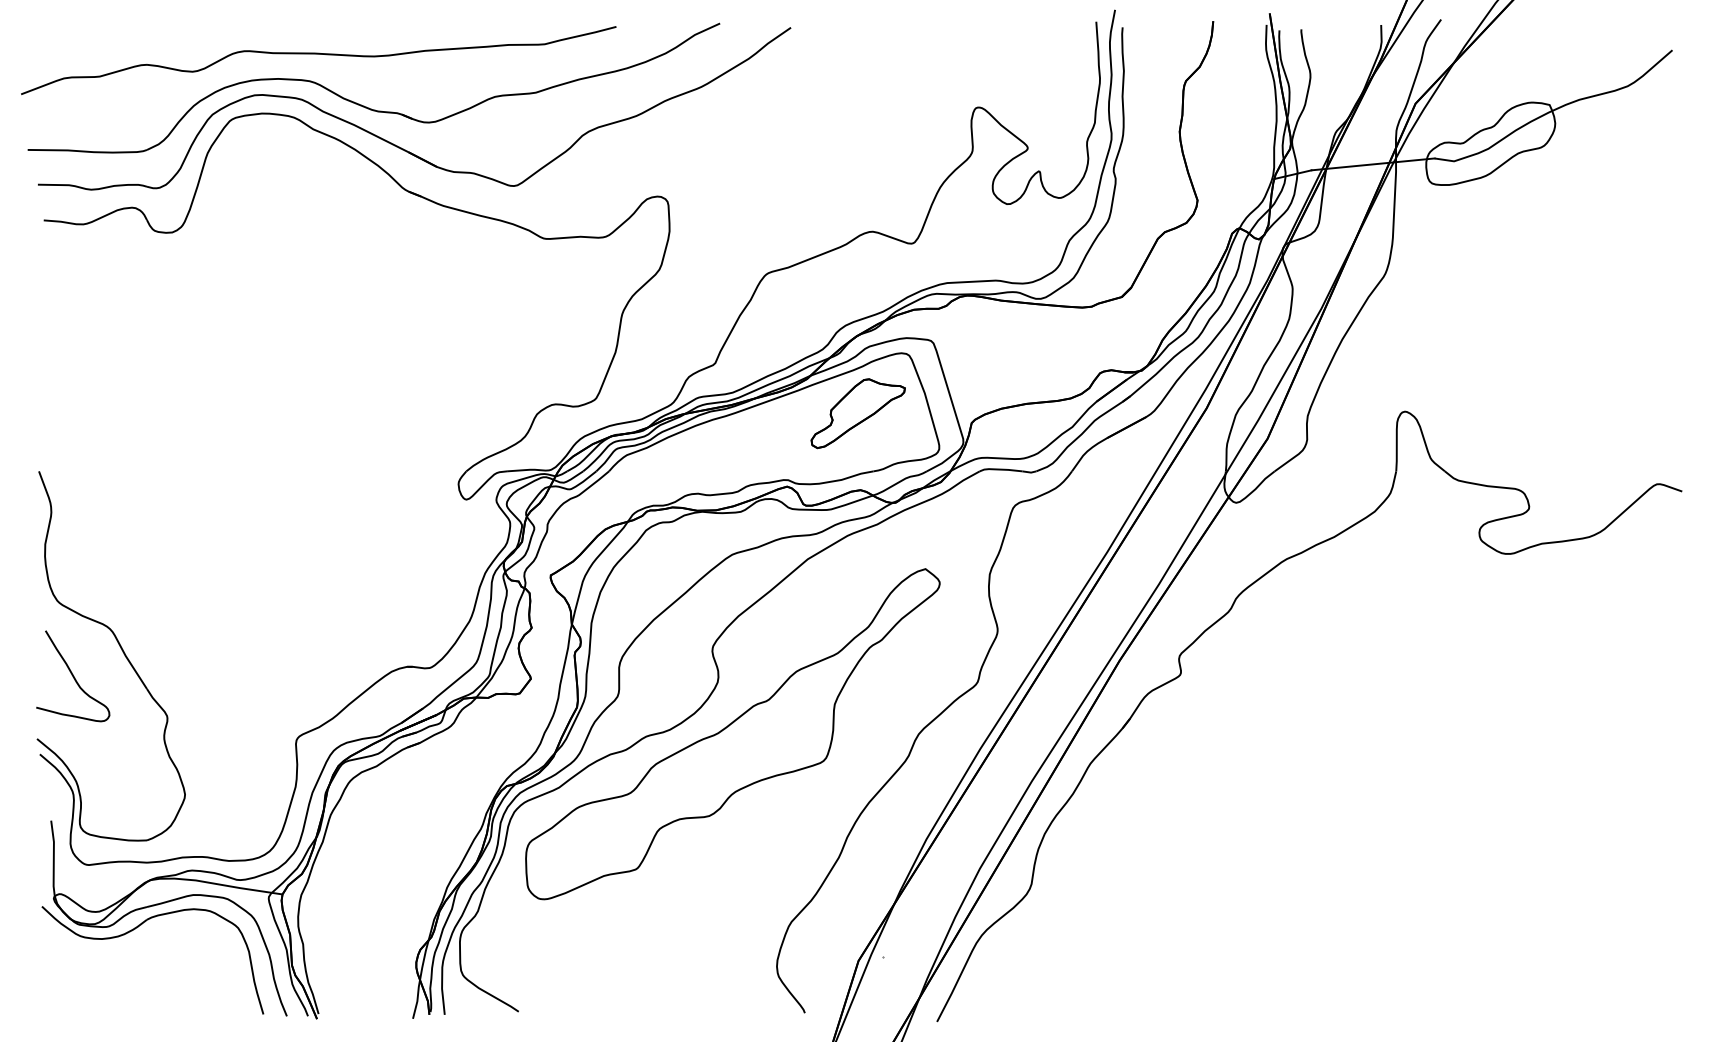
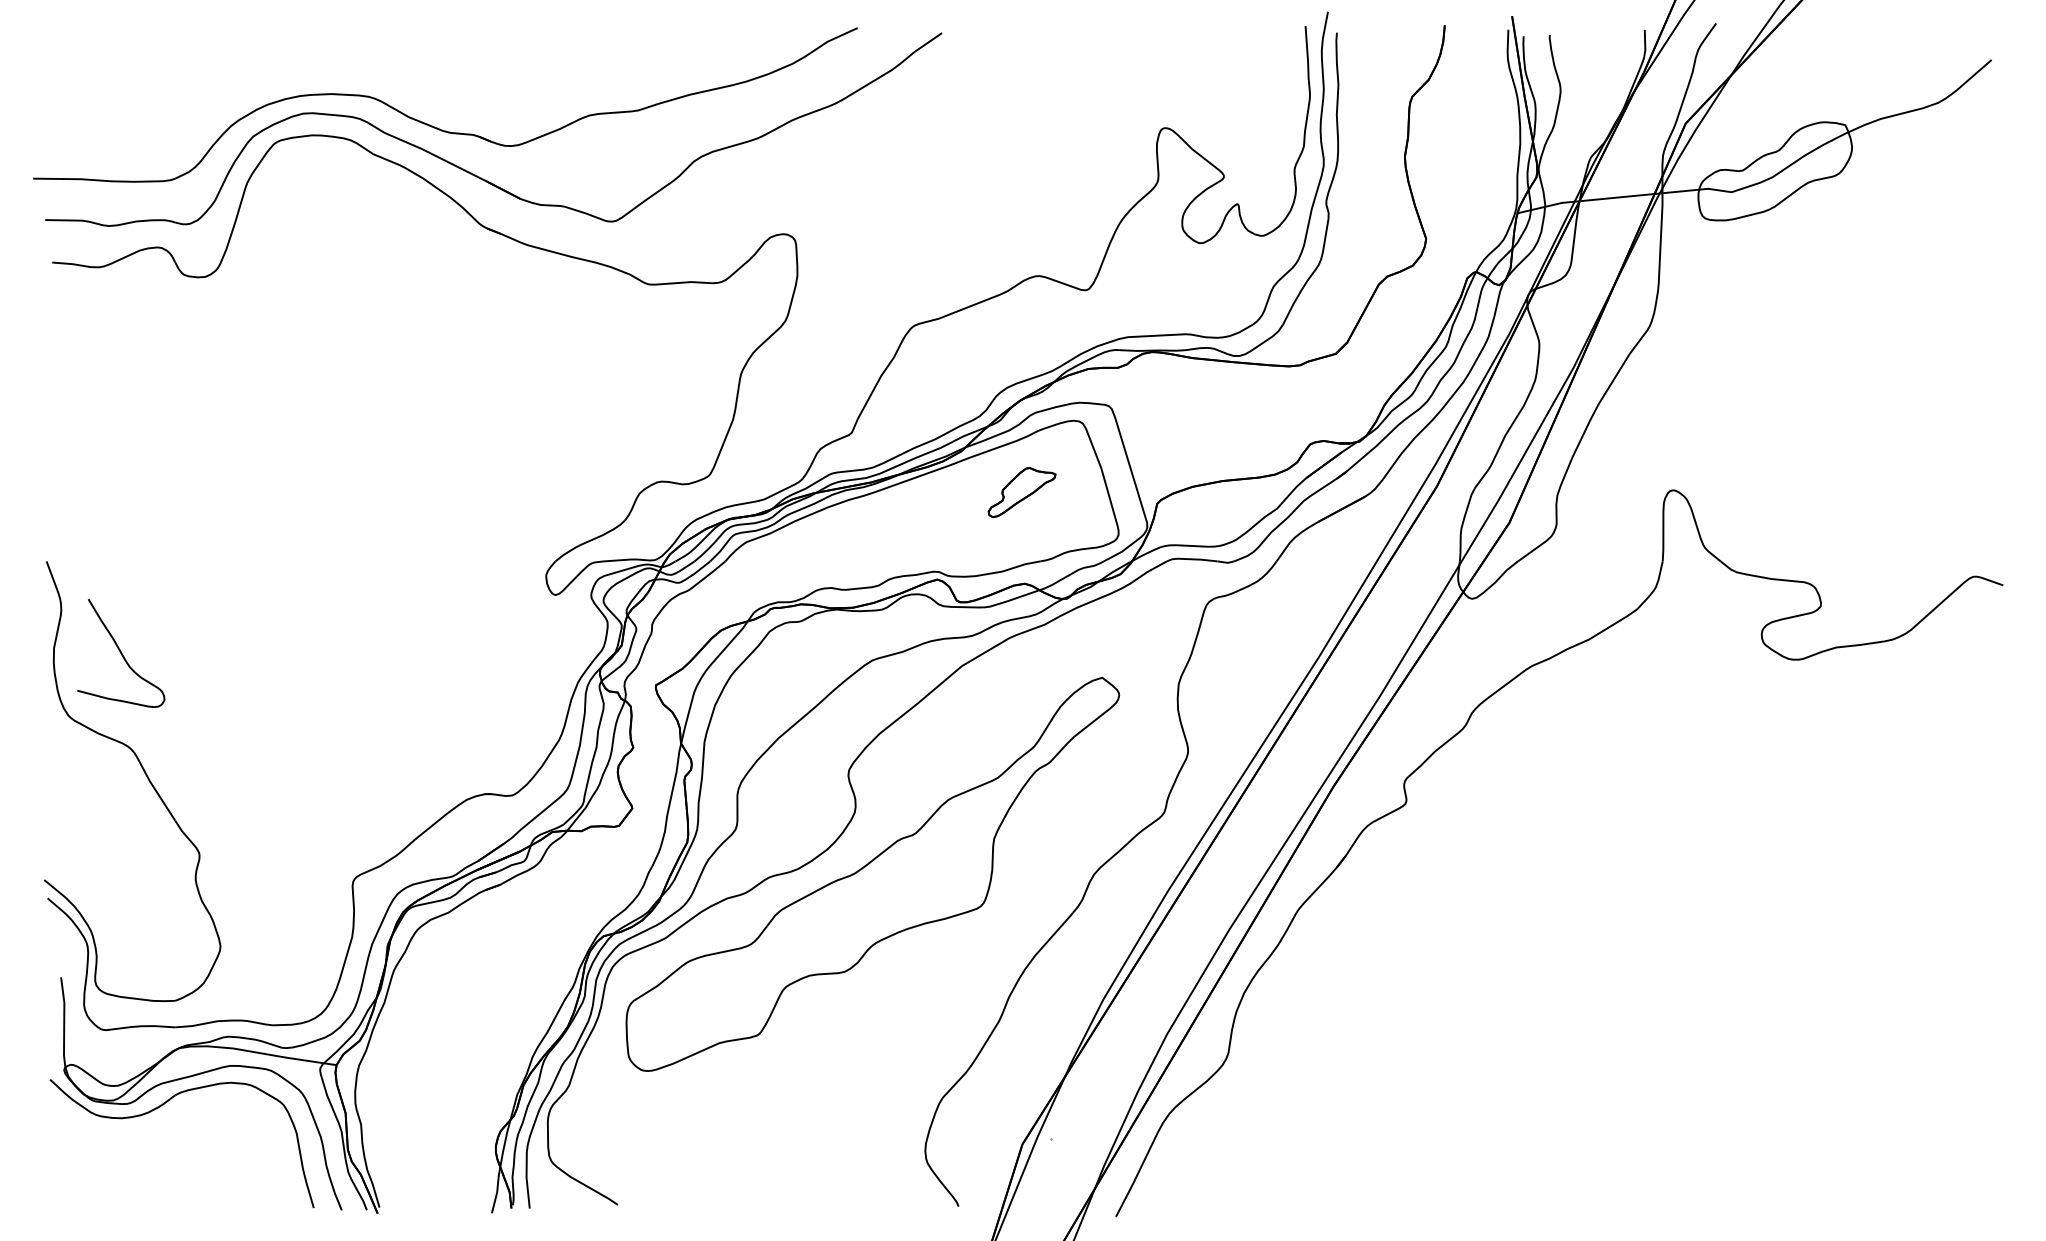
part: (319, 54) -> (380, 65), removed
part: (857, 413) -> (1021, 492), size x0.6
curve: (73, 676) -> (121, 653), moved

